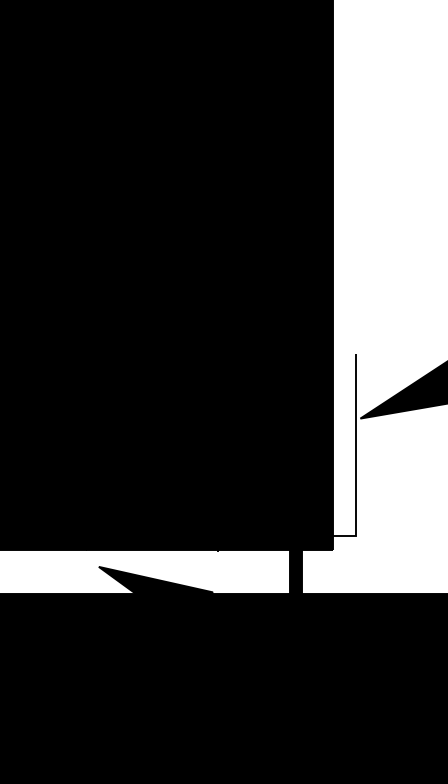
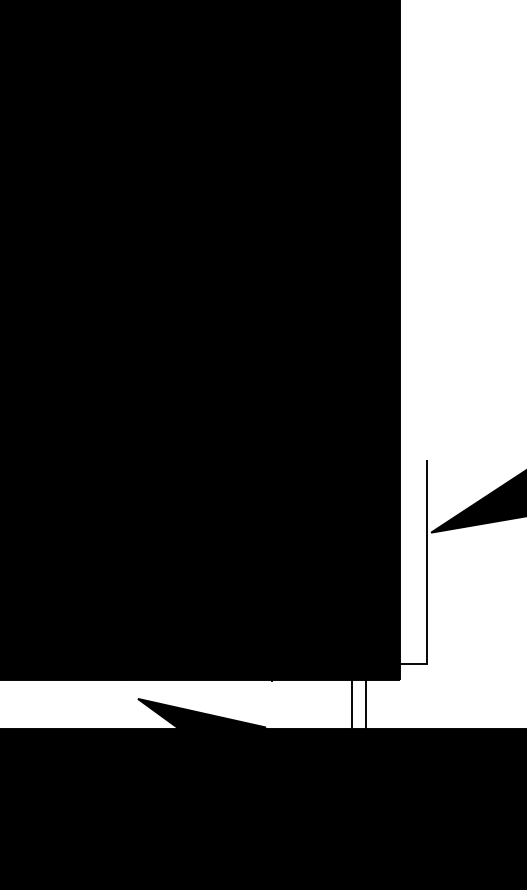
fill: (295, 569) -> (358, 701), removed

